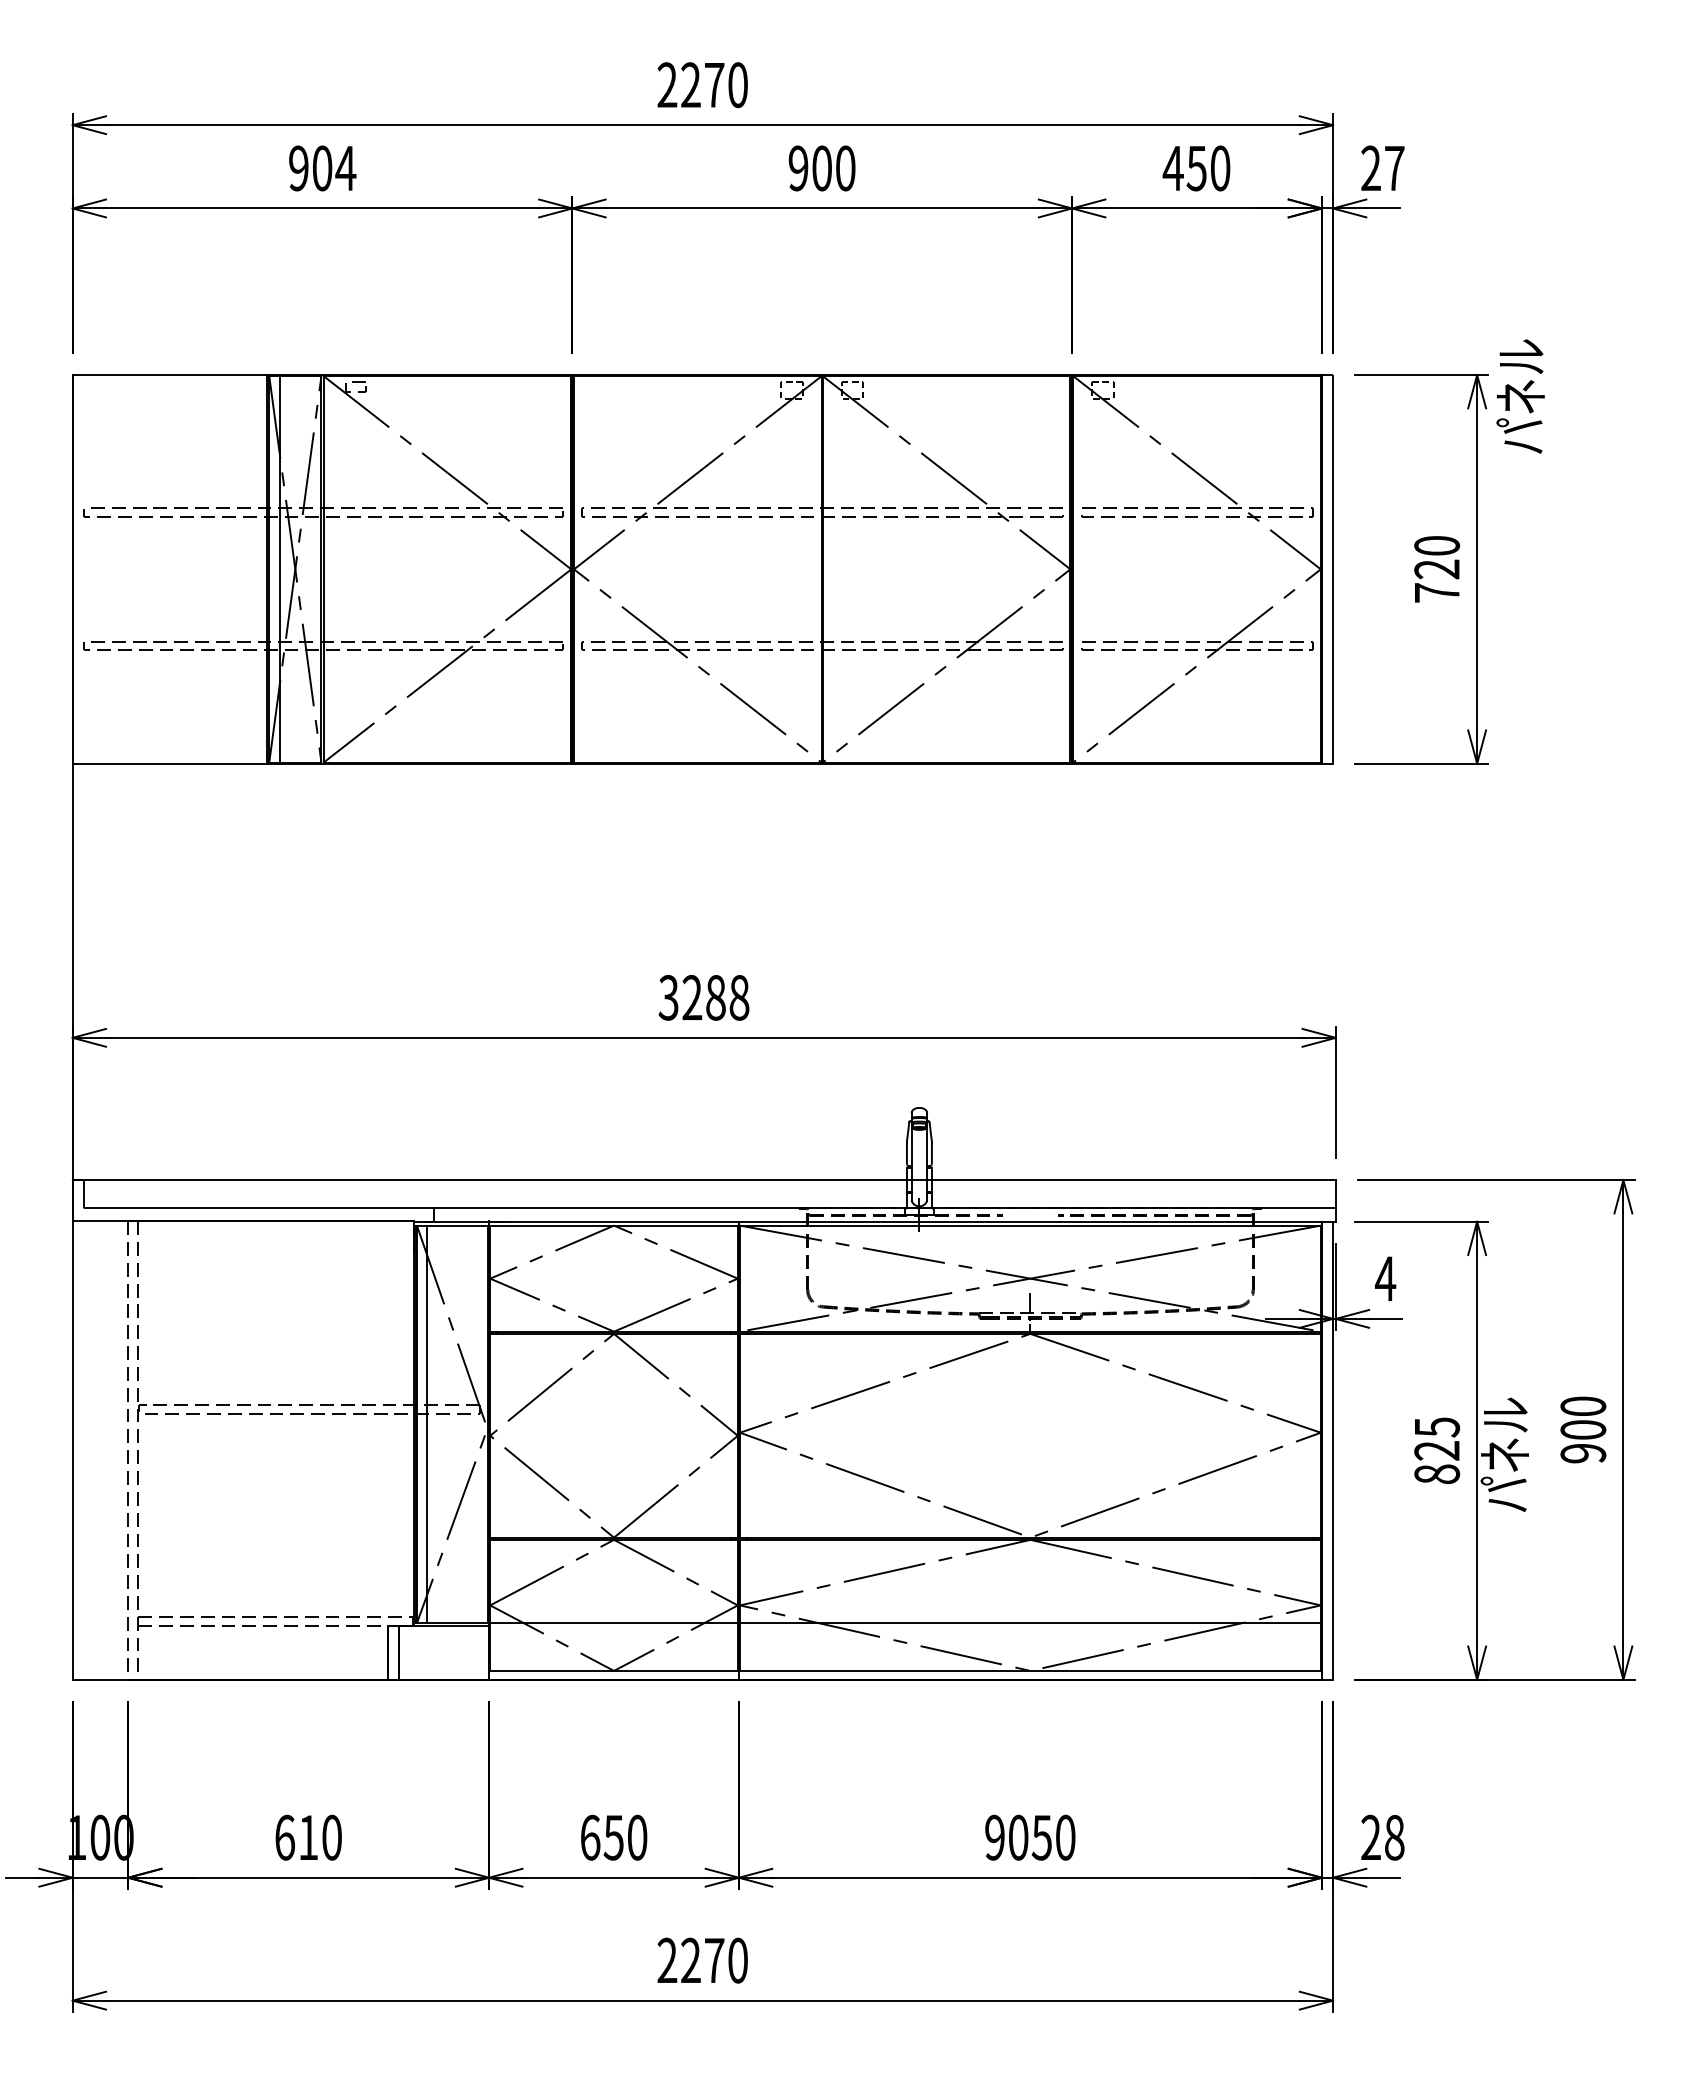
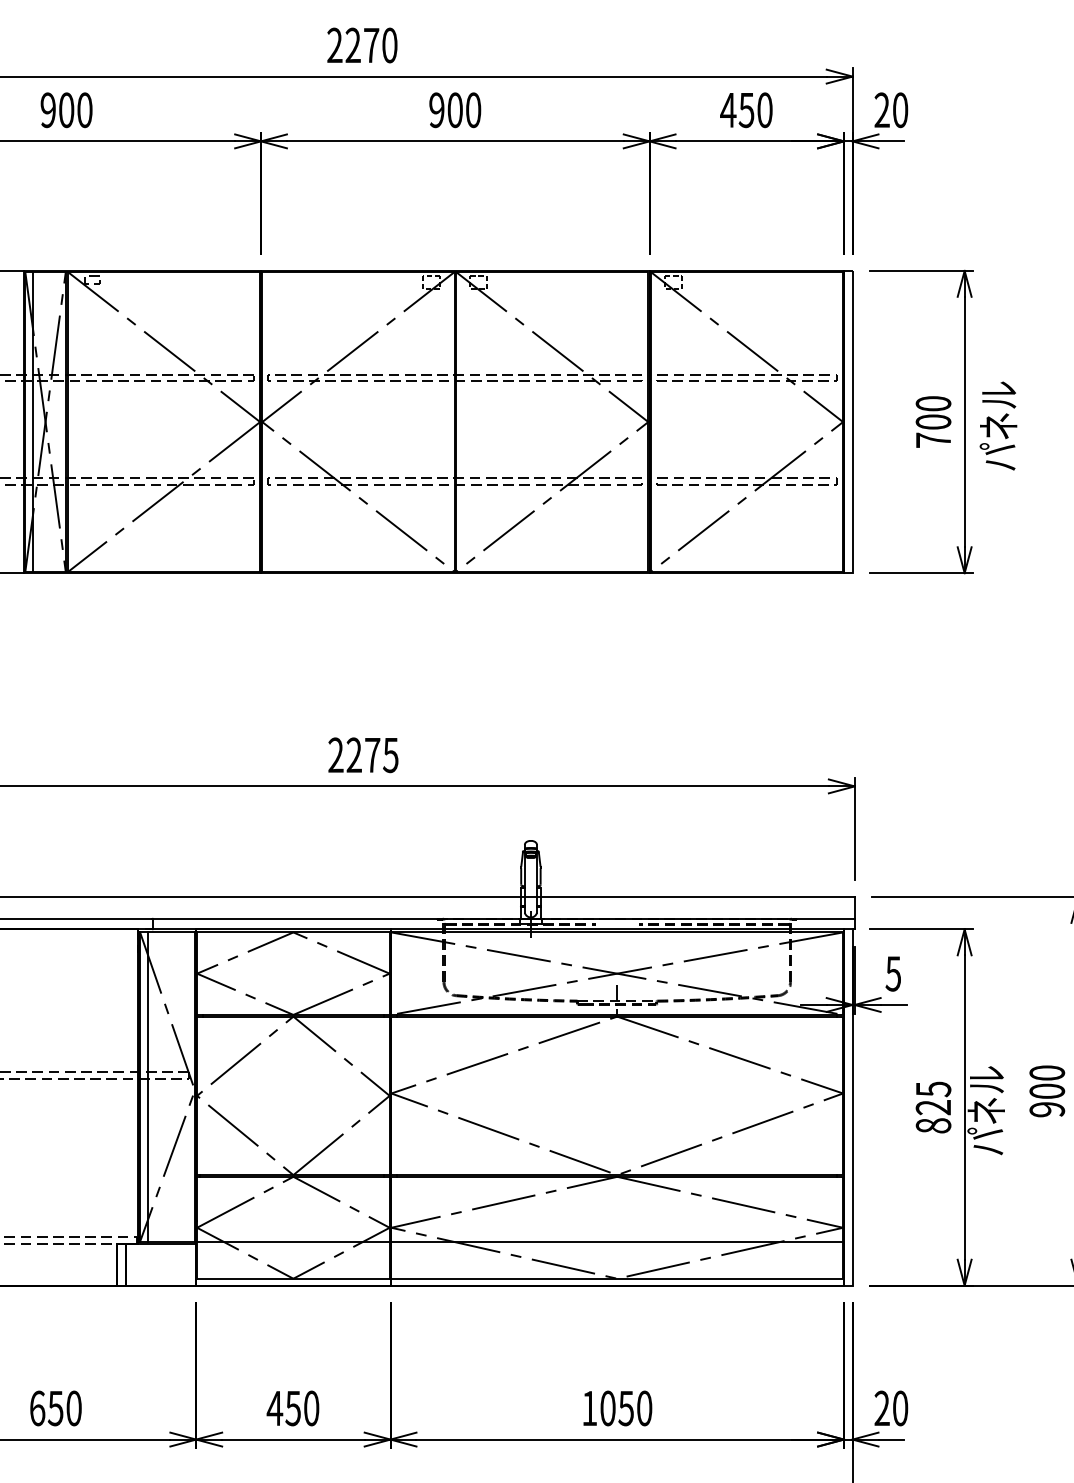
text: (345, 168) -> (84, 110), 904 -> 900
text: (1394, 168) -> (900, 110), 27 -> 20
text: (1520, 396) -> (998, 426), moved
text: (1437, 569) -> (933, 422), 720 -> 700
text: (703, 997) -> (362, 755), 3288 -> 2275
text: (1385, 1278) -> (893, 973), 4 -> 5
text: (308, 1837) -> (55, 1408), 610 -> 650
text: (589, 1837) -> (274, 1408), 650 -> 450
text: (994, 1837) -> (589, 1408), 9050 -> 1050
text: (1394, 1837) -> (900, 1408), 28 -> 20

